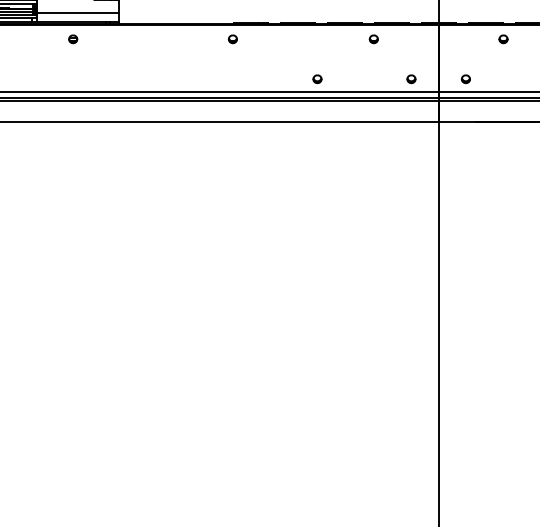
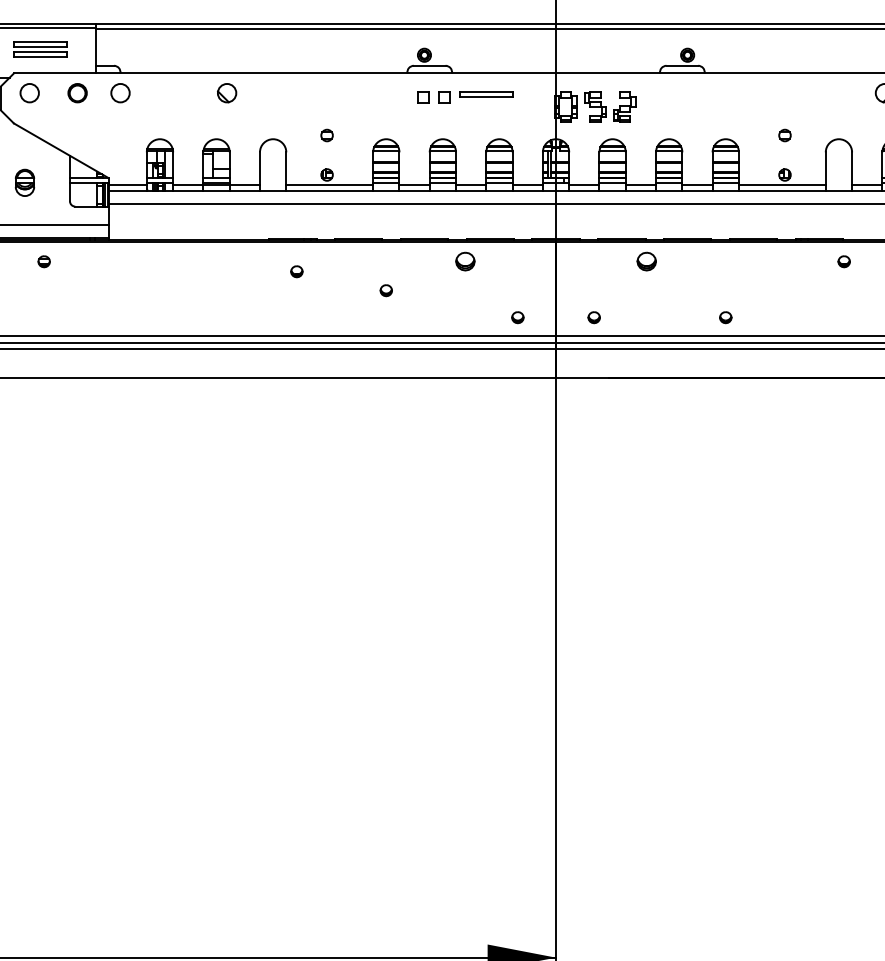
part: (232, 39) -> (296, 271), moved
part: (373, 39) -> (464, 261), size x1.6
part: (503, 39) -> (646, 261), size x1.6
part: (316, 79) -> (385, 290), moved

